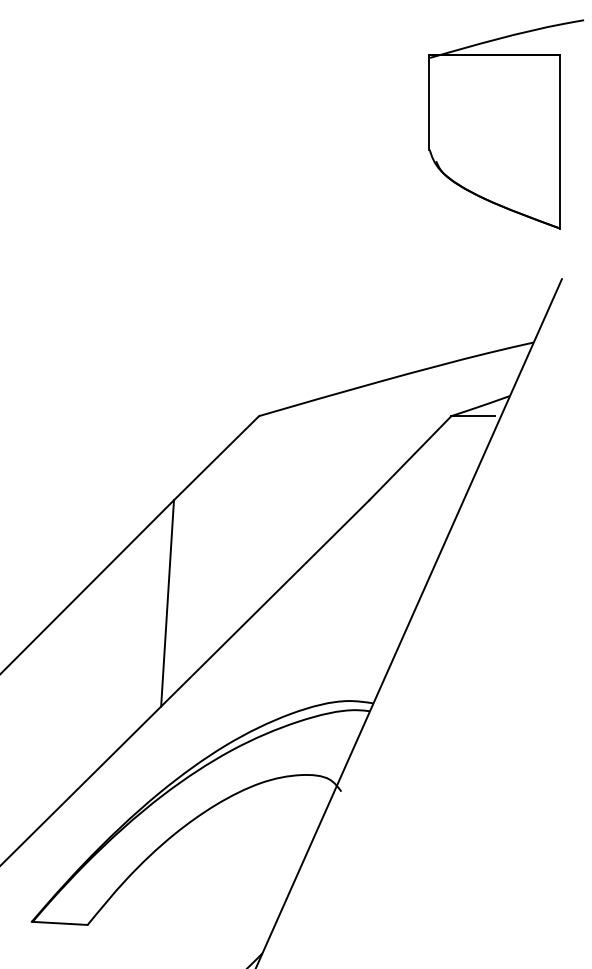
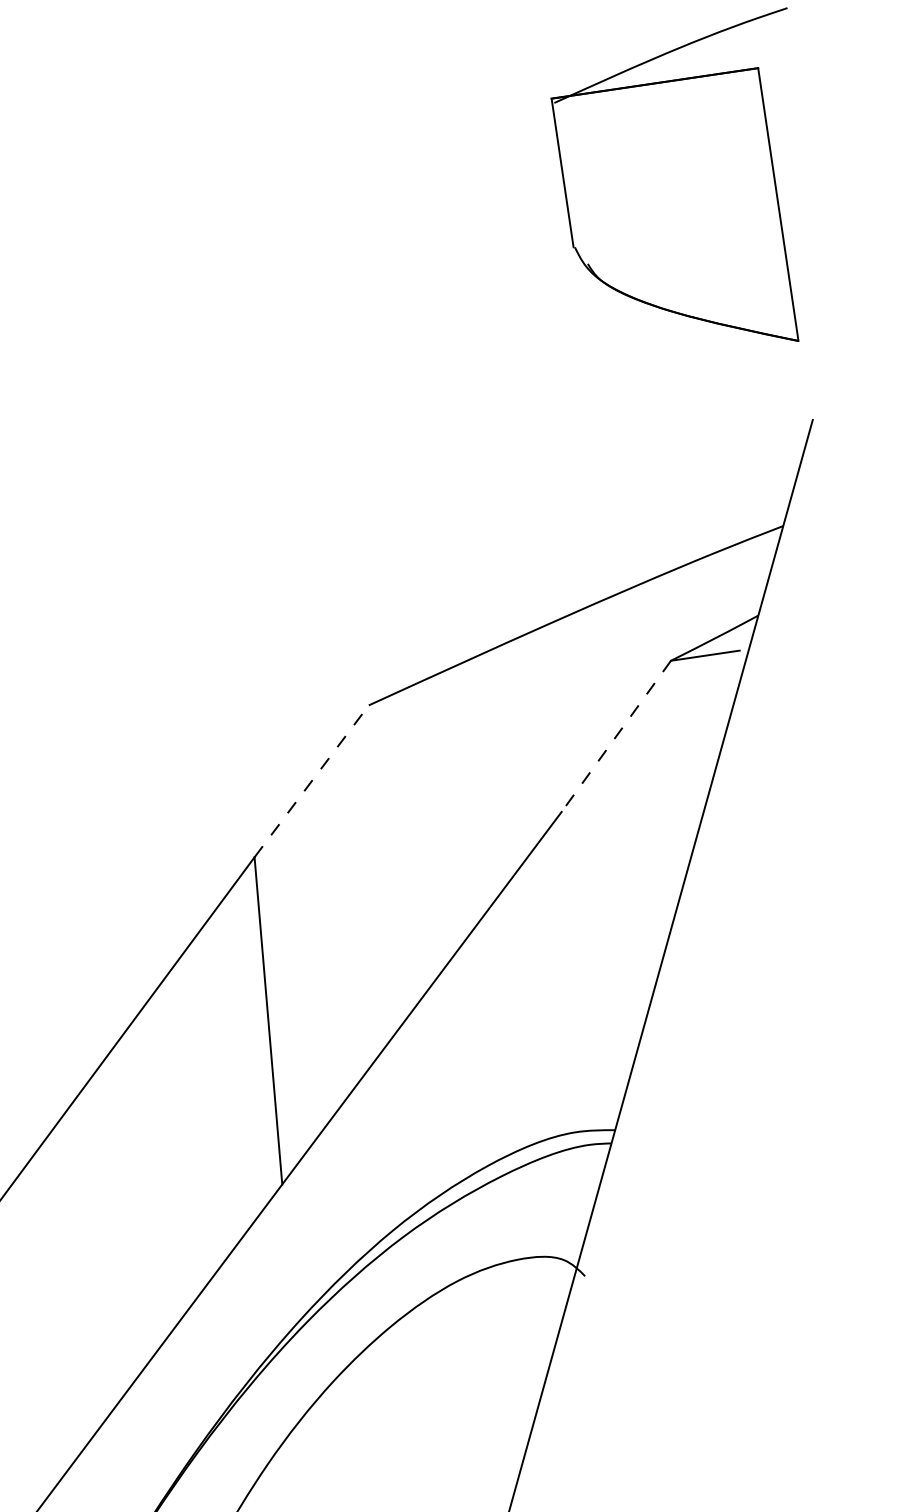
line: (216, 458) -> (311, 781), solid -> dashed
line: (410, 458) -> (616, 736), solid -> dashed

